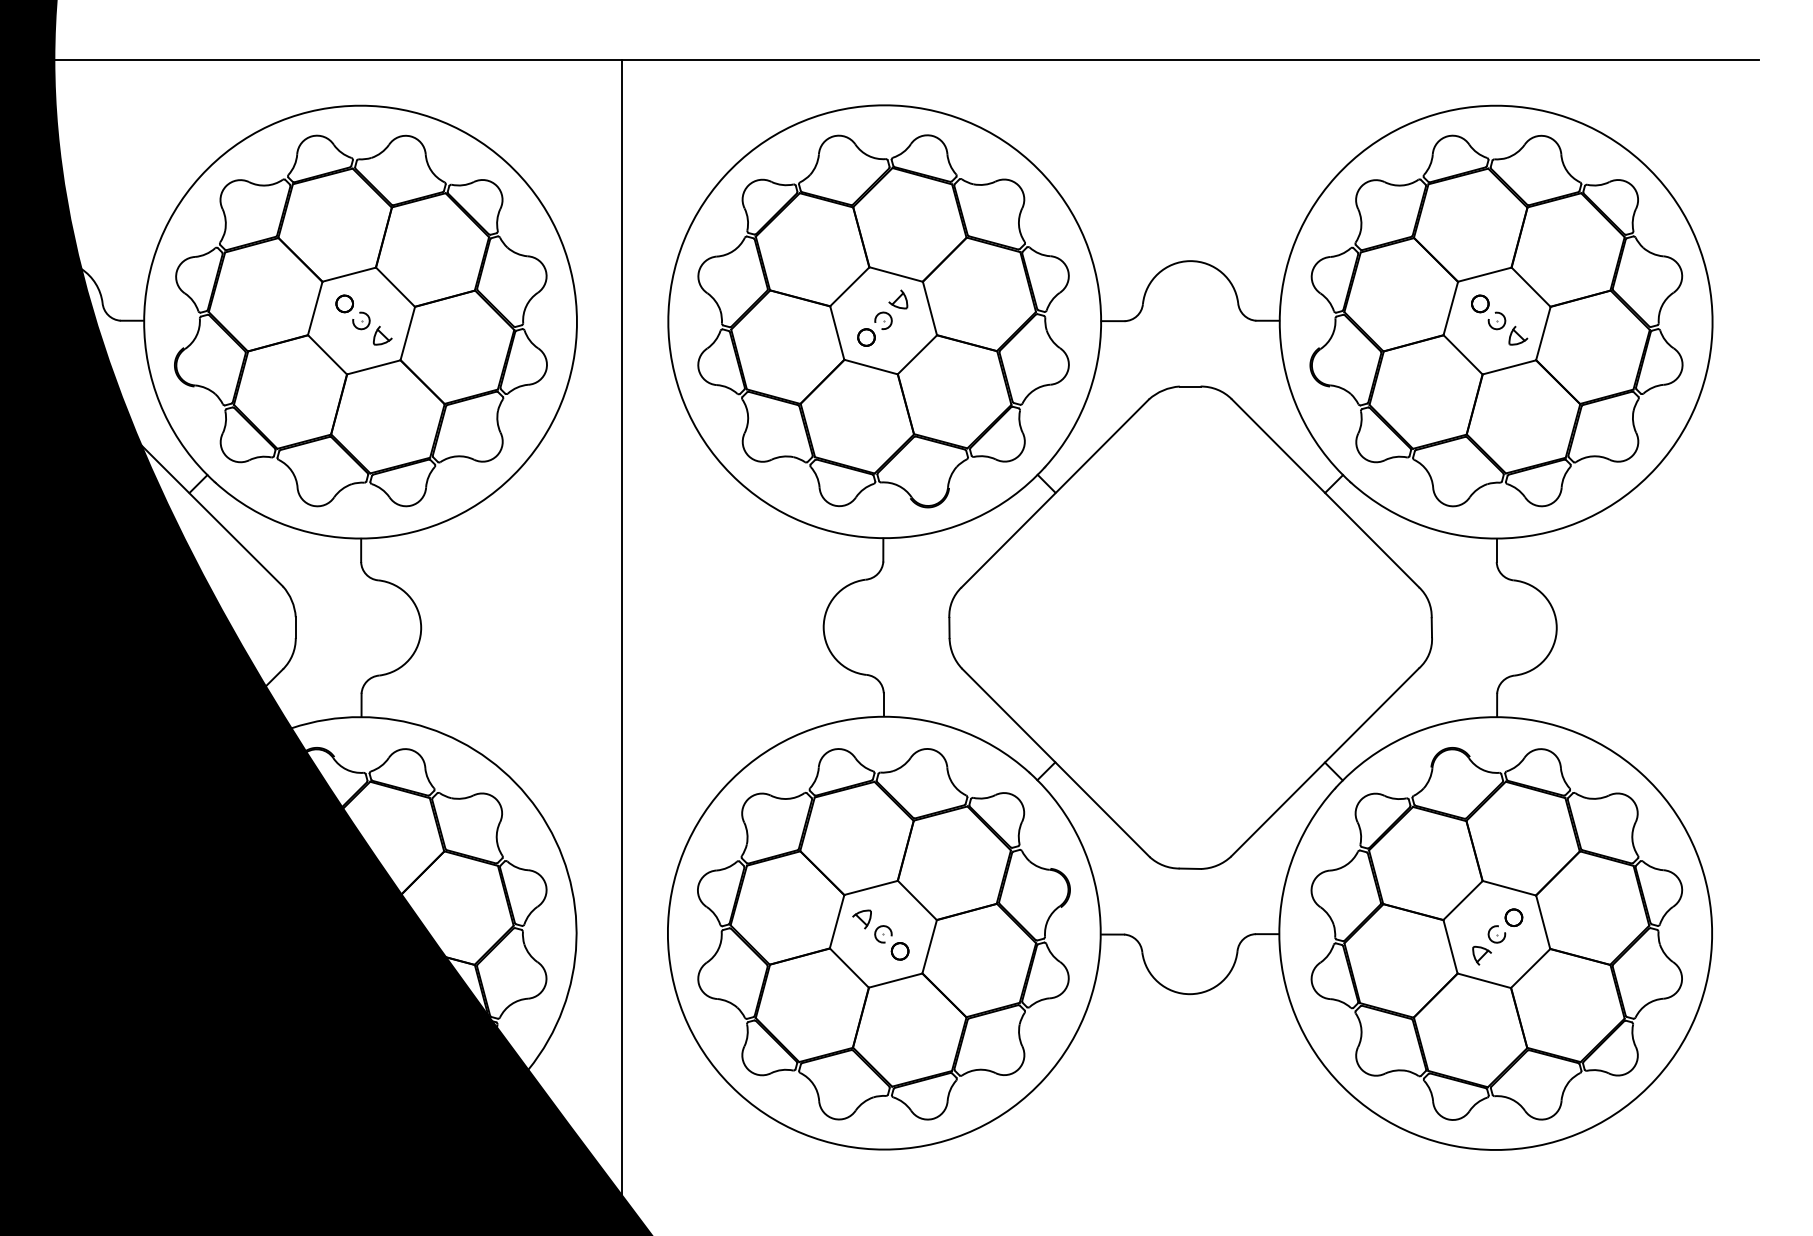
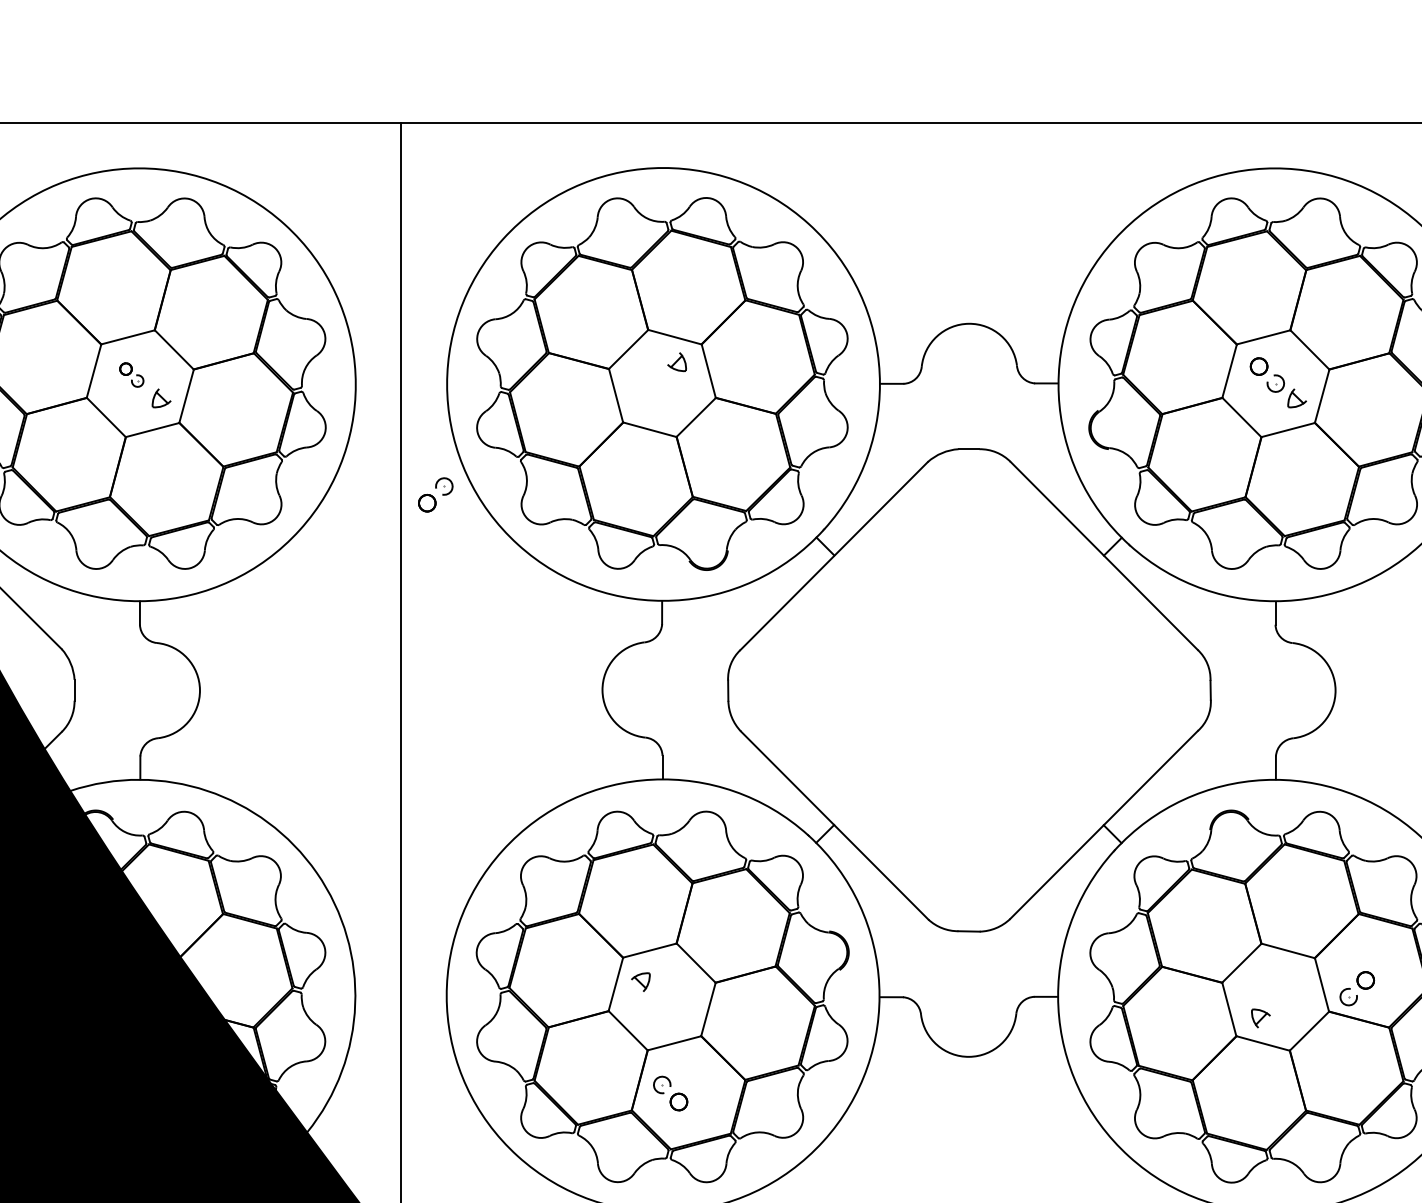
part: (352, 312) -> (131, 375), size x0.7
part: (874, 328) -> (435, 494), moved
part: (1505, 925) -> (1357, 988), moved
part: (891, 942) -> (670, 1093), moved

